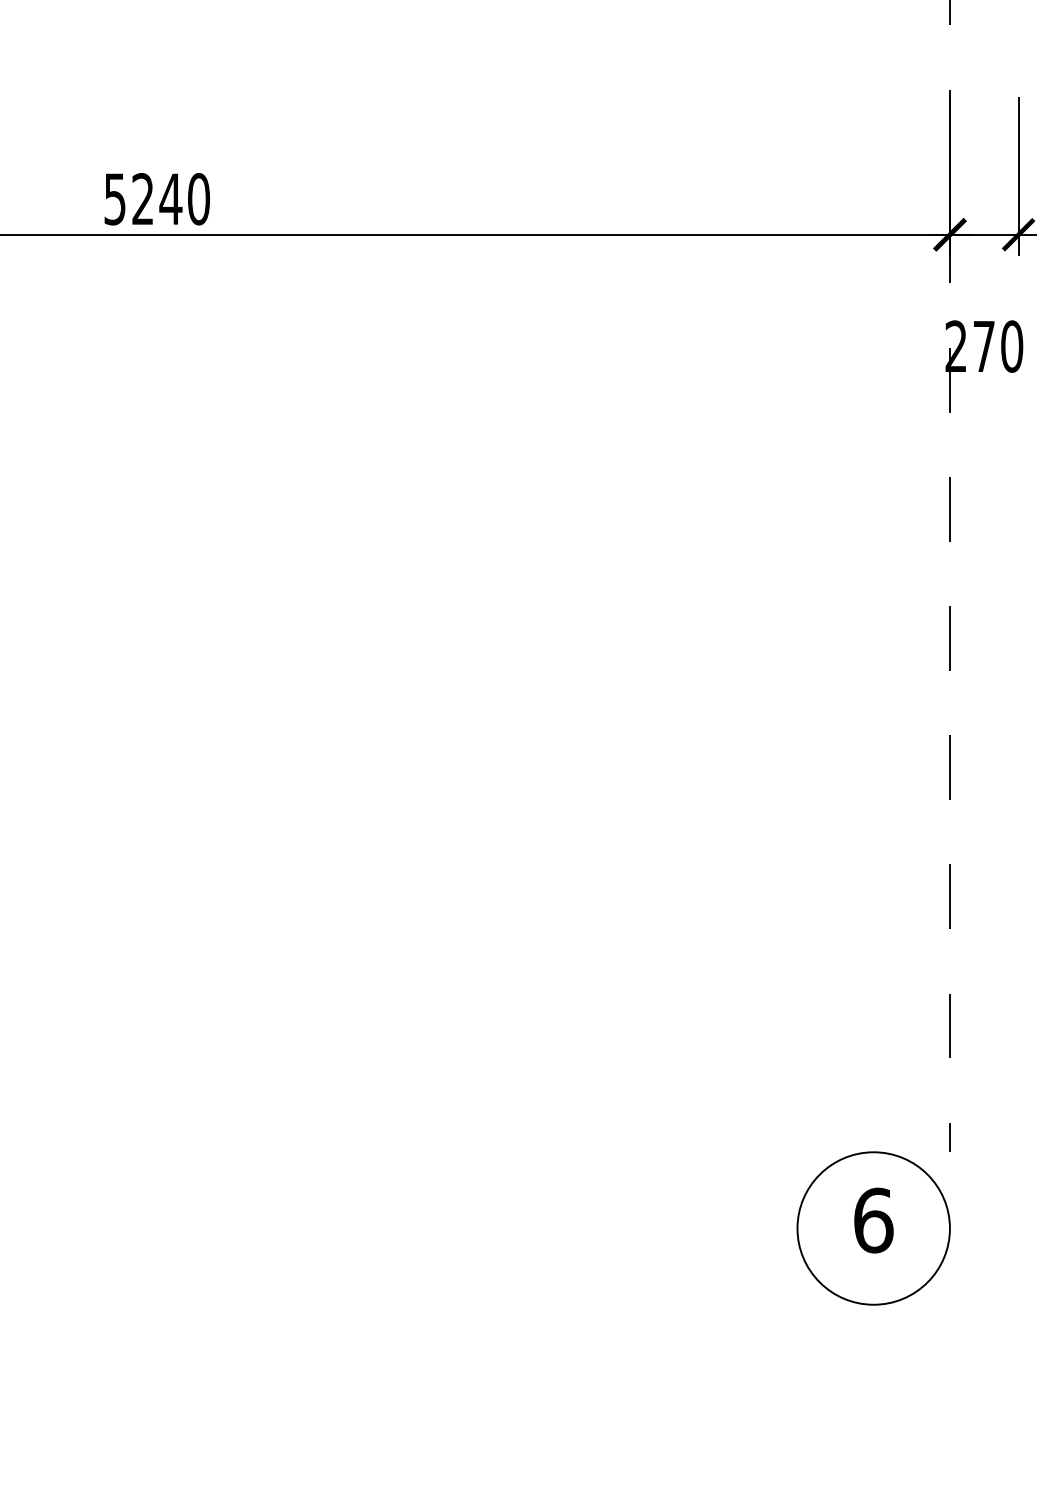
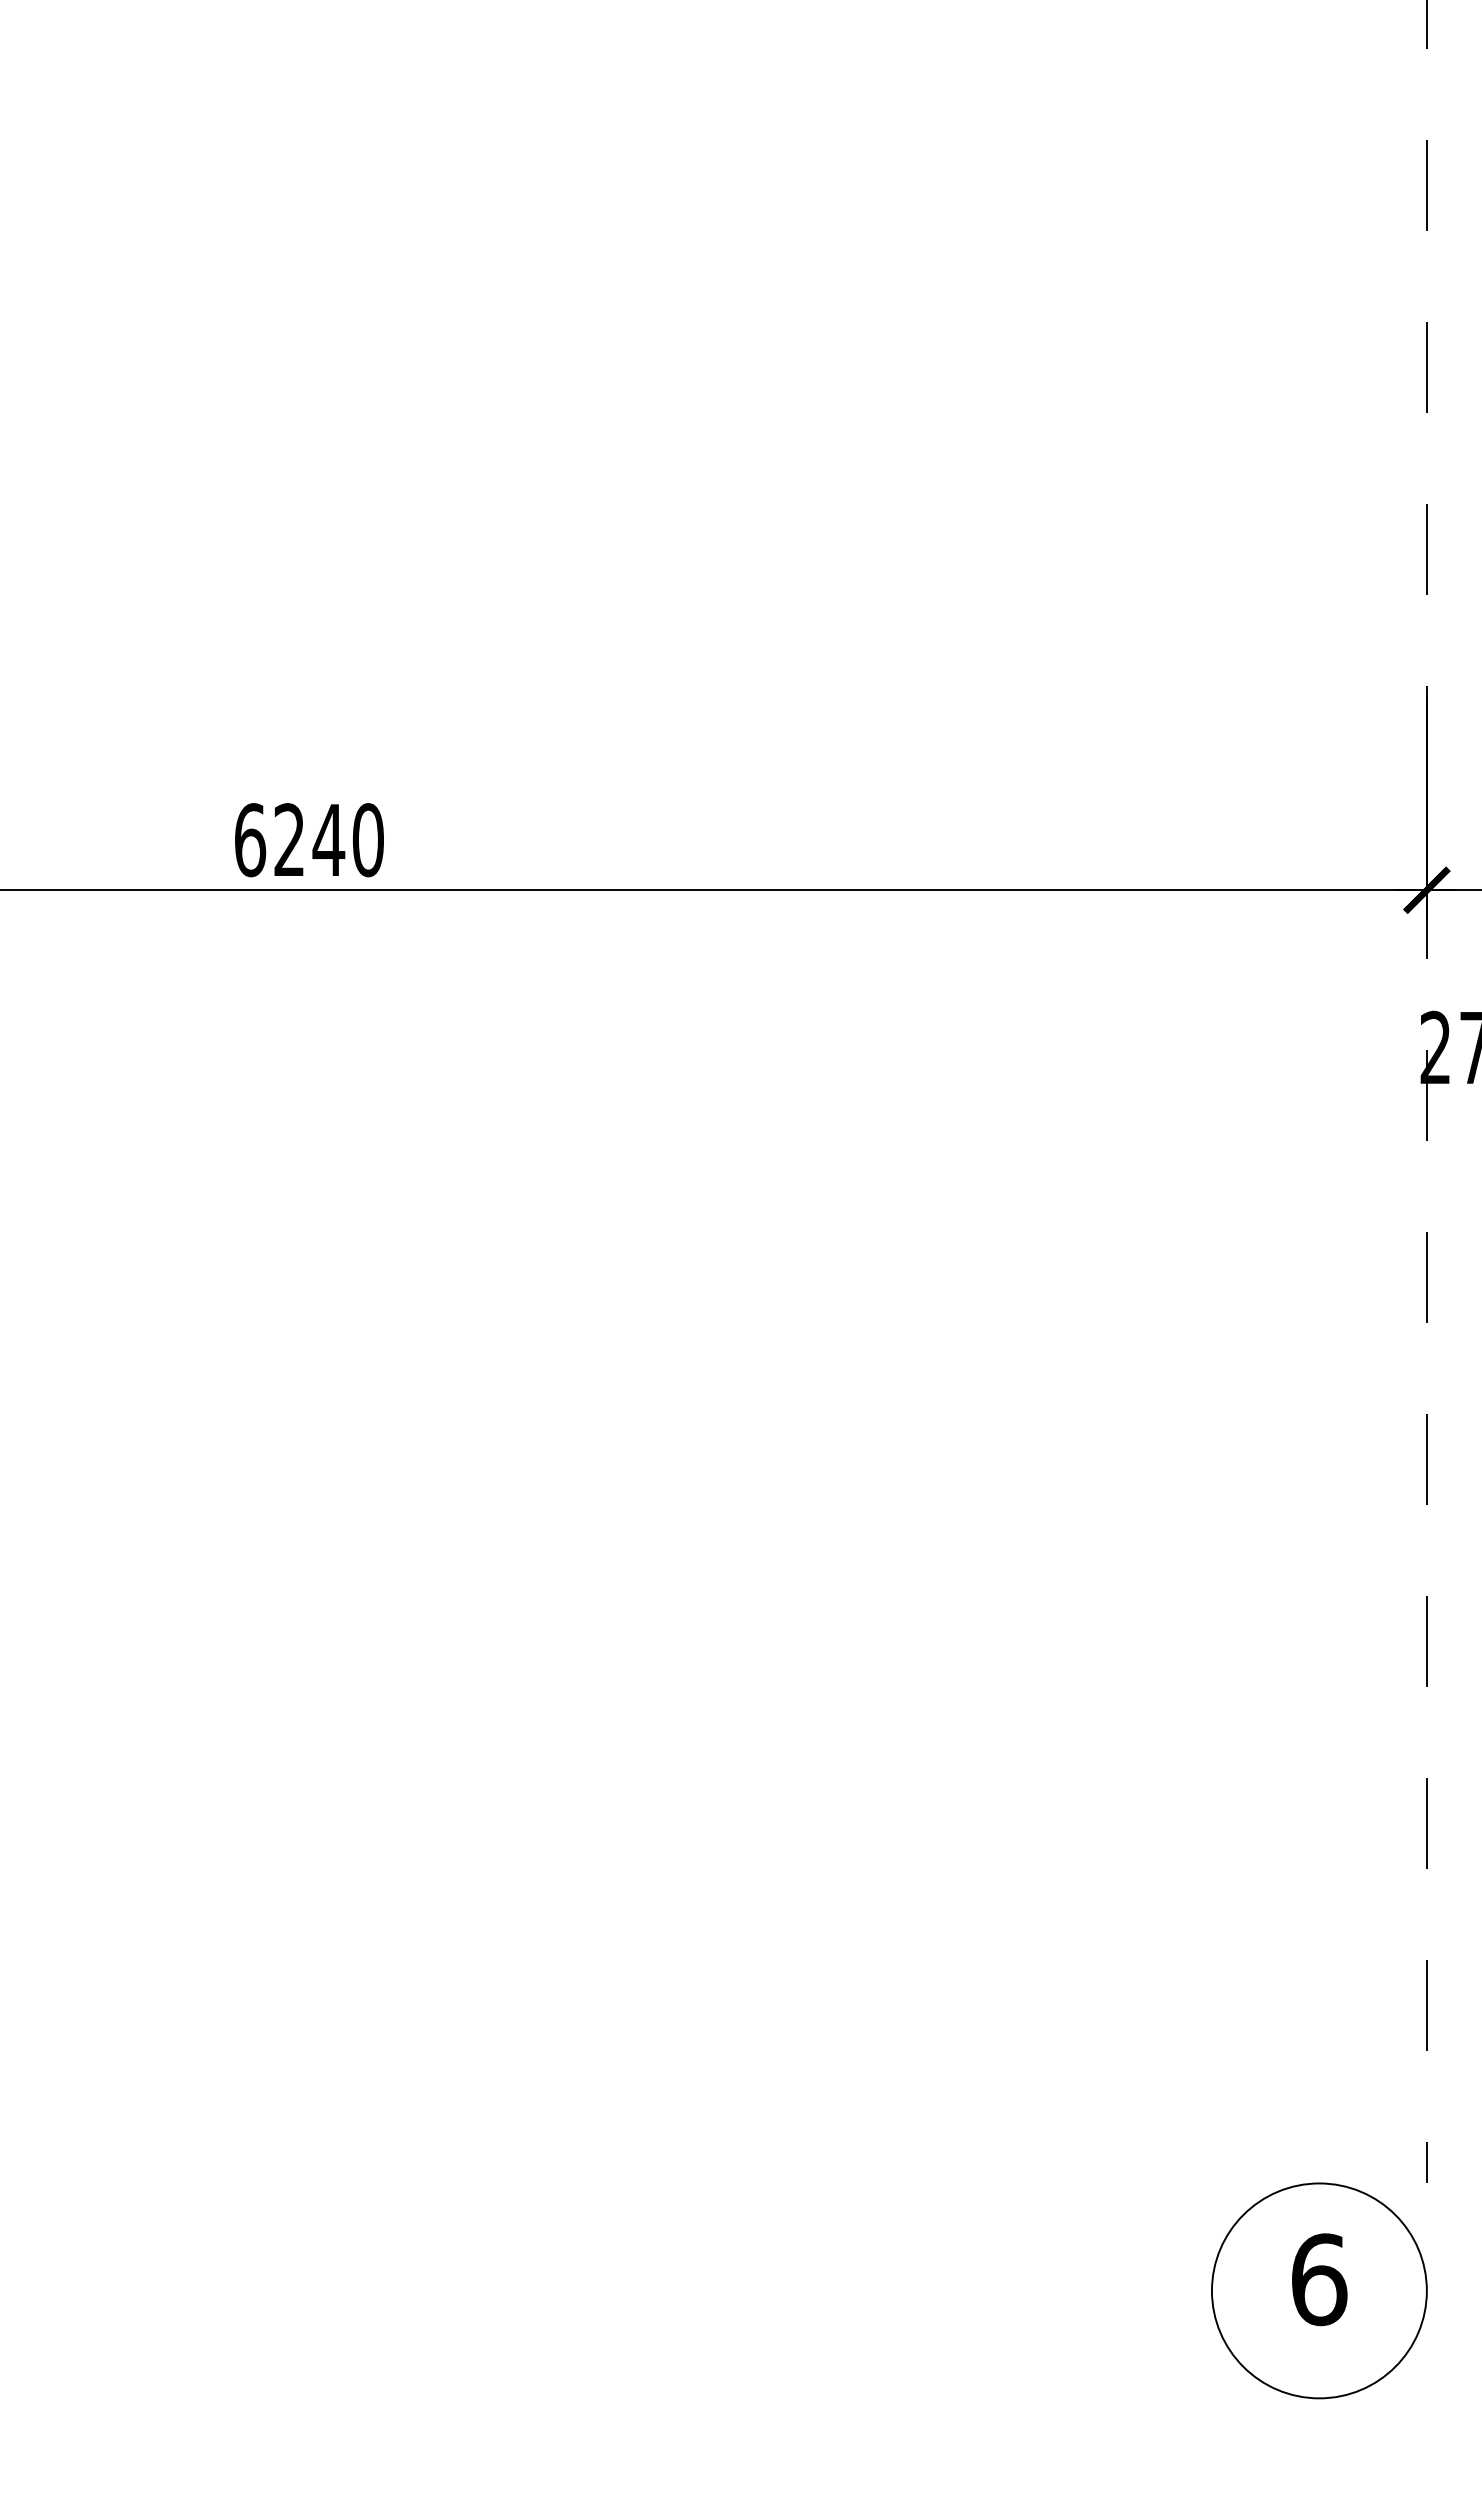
text: (115, 199) -> (250, 840), 5240 -> 6240

